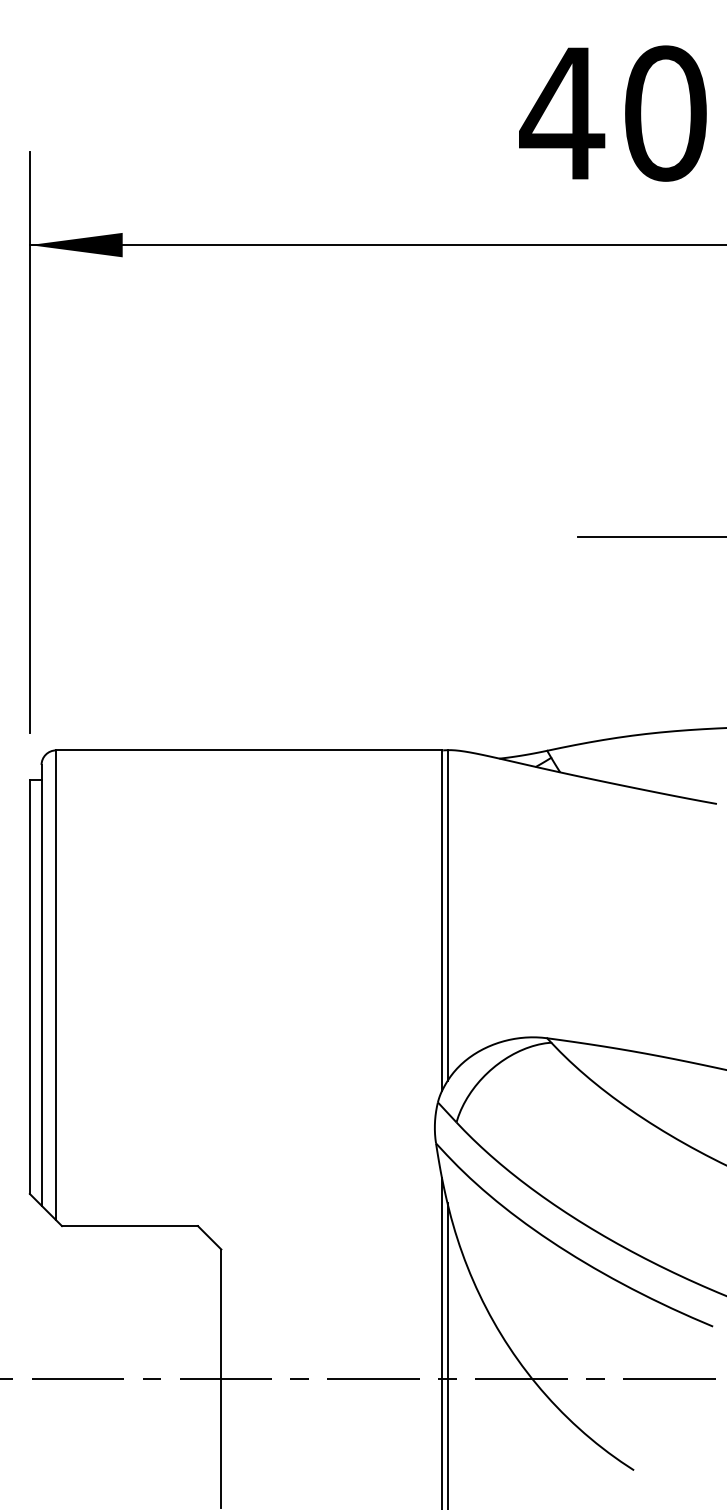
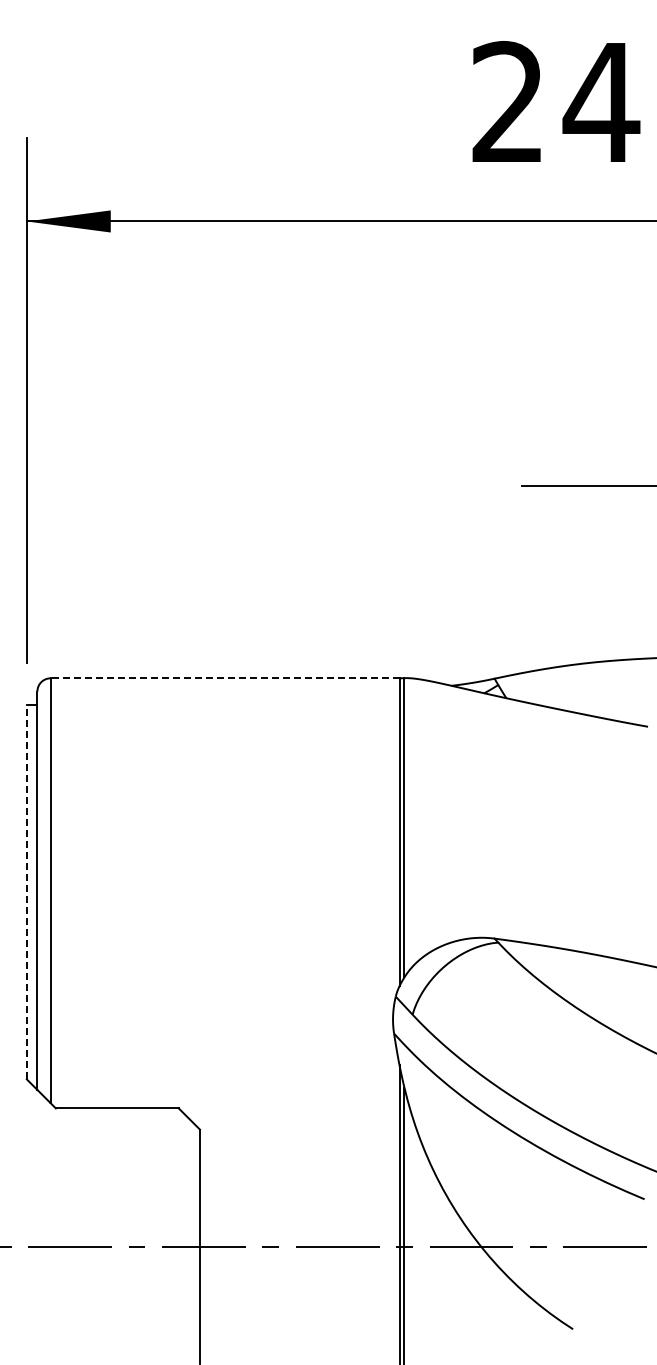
text: (613, 113) -> (554, 102), 40 -> 24
line: (248, 750) -> (224, 678), solid -> dashed
line: (29, 986) -> (26, 891), solid -> dashed

